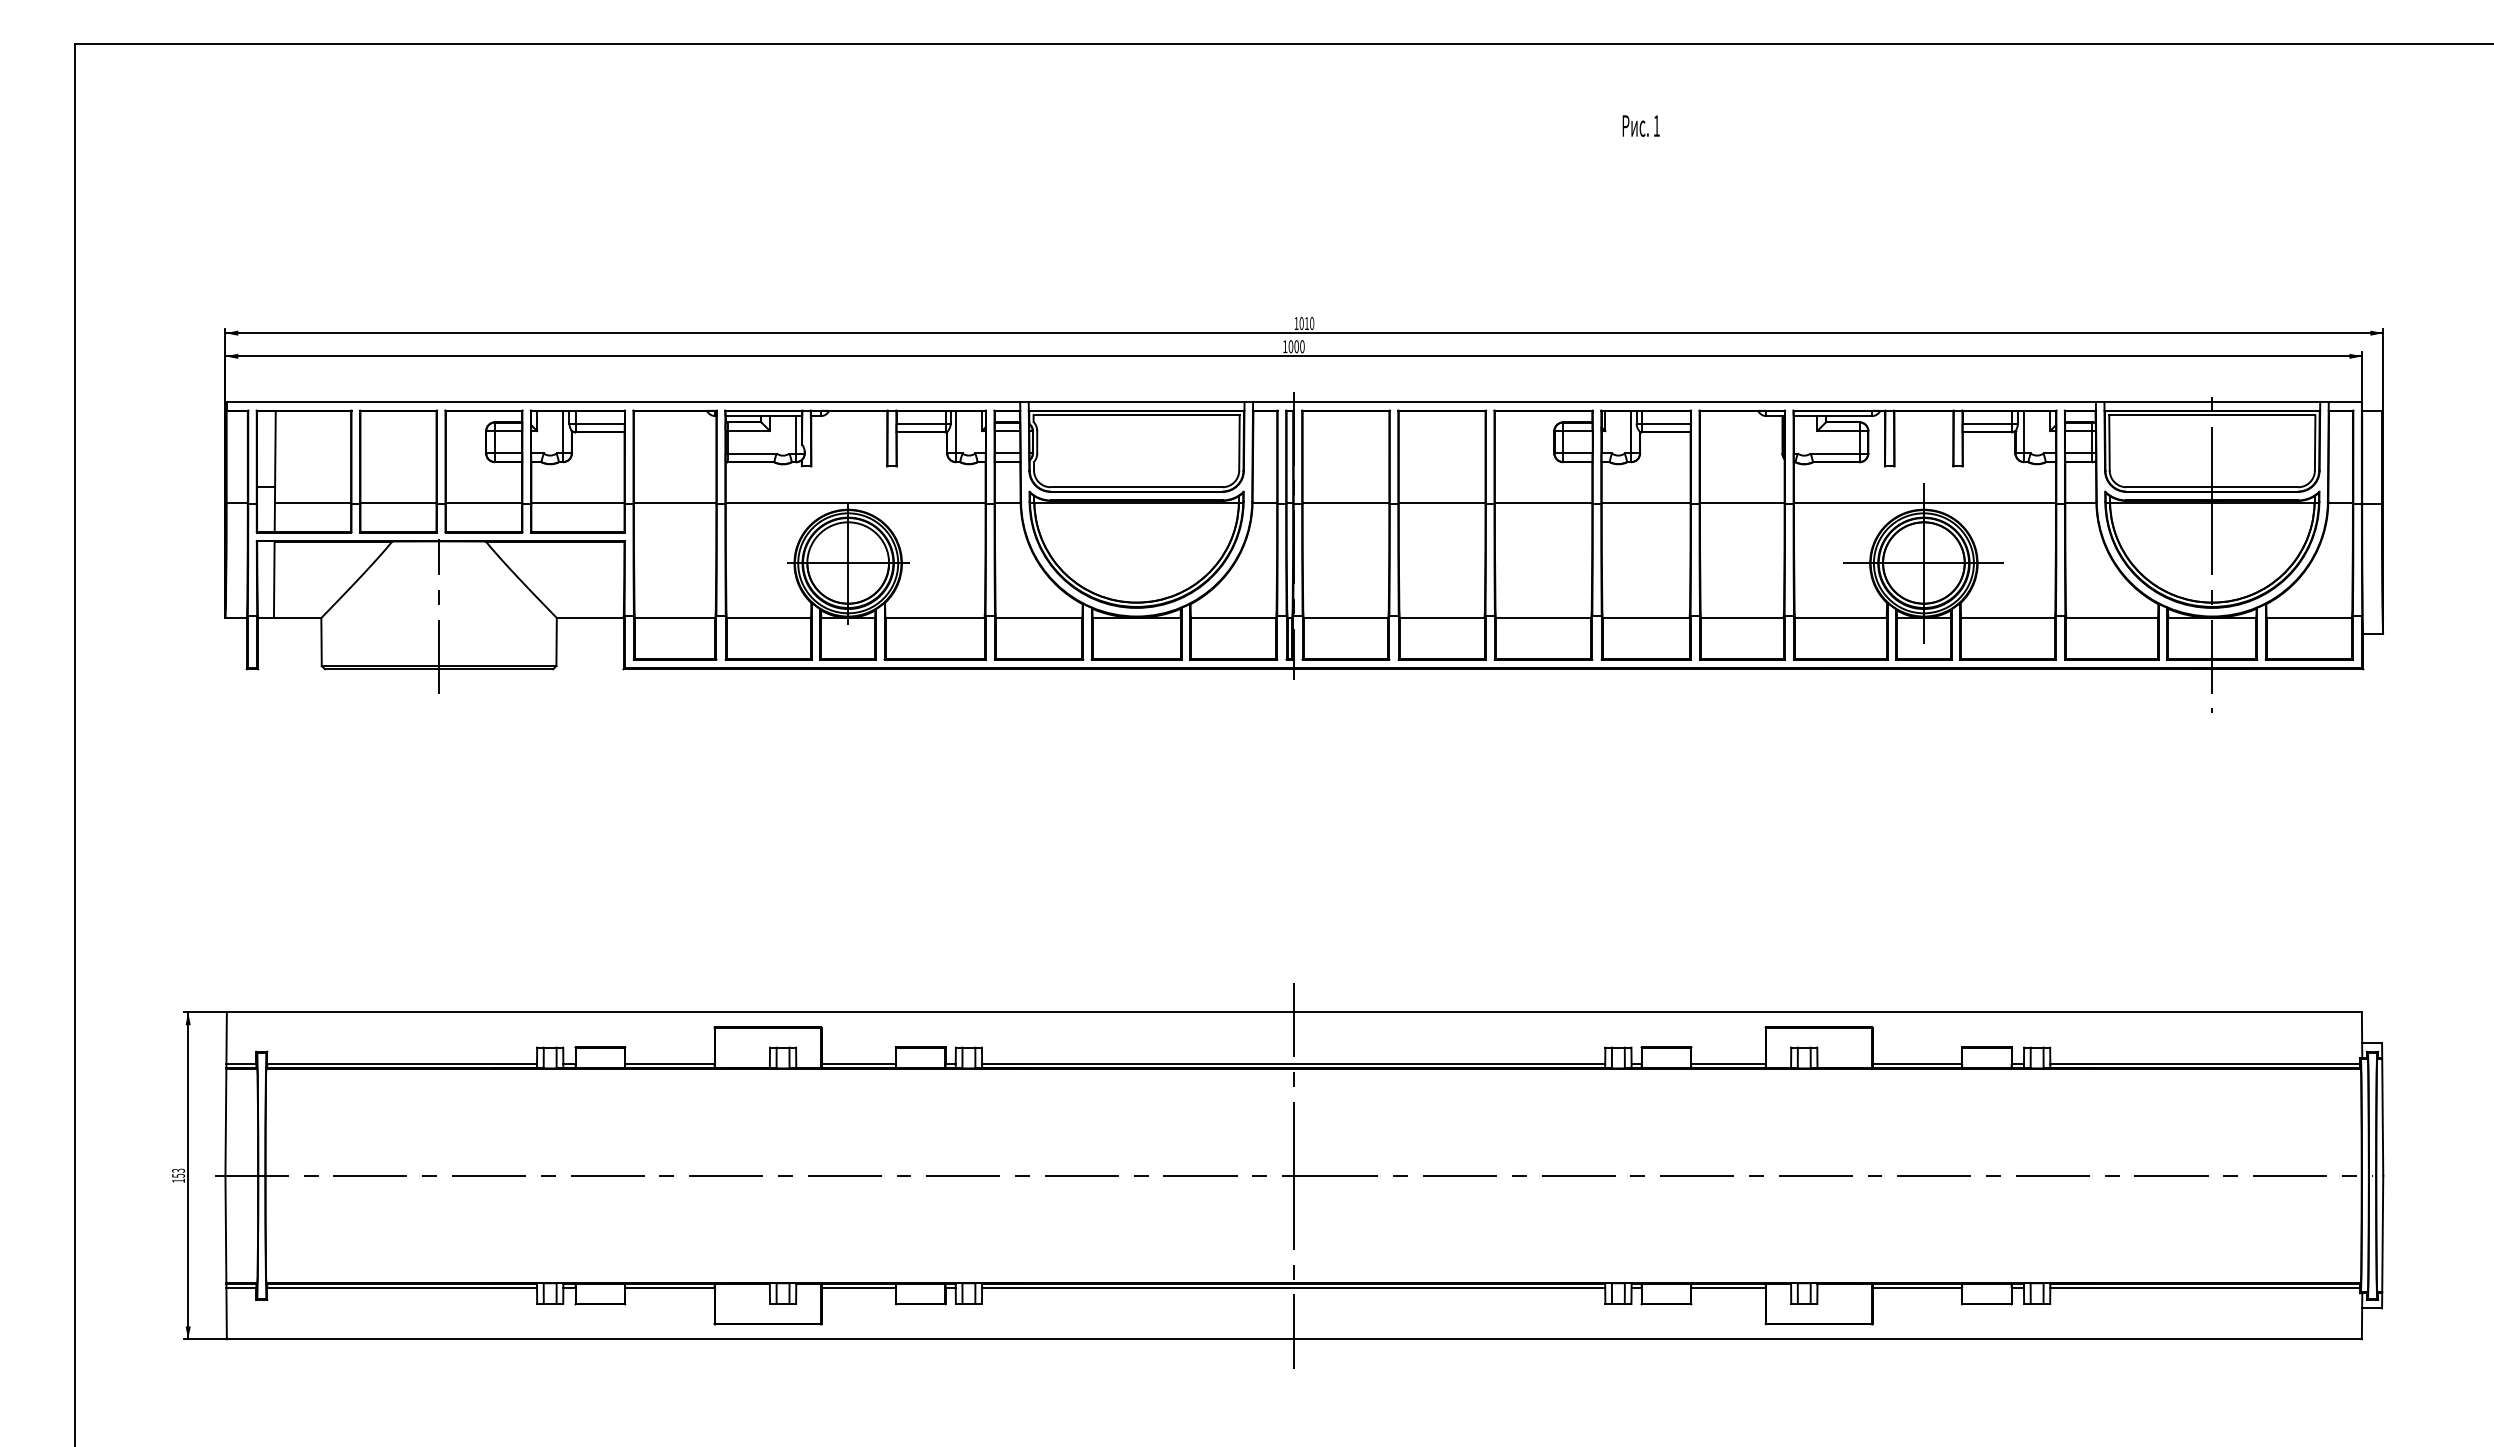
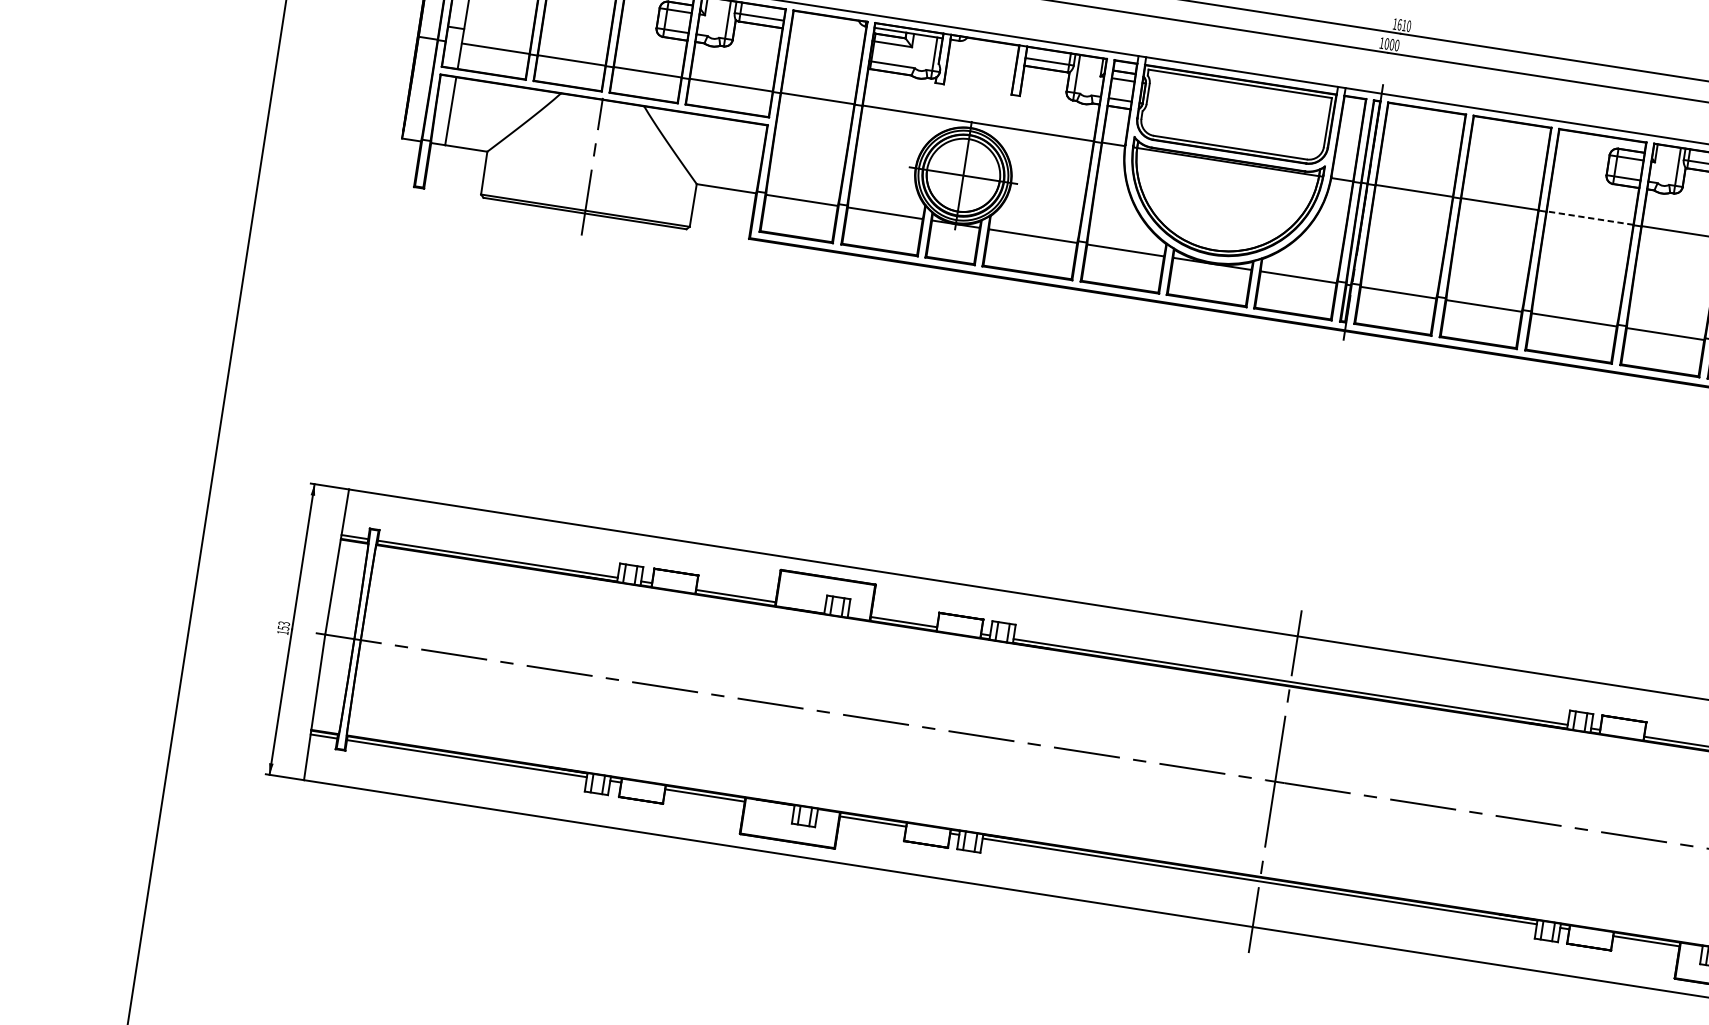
text: (1301, 323) -> (1399, 24), 1010 -> 1610
line: (1543, 503) -> (1589, 218), solid -> dashed

